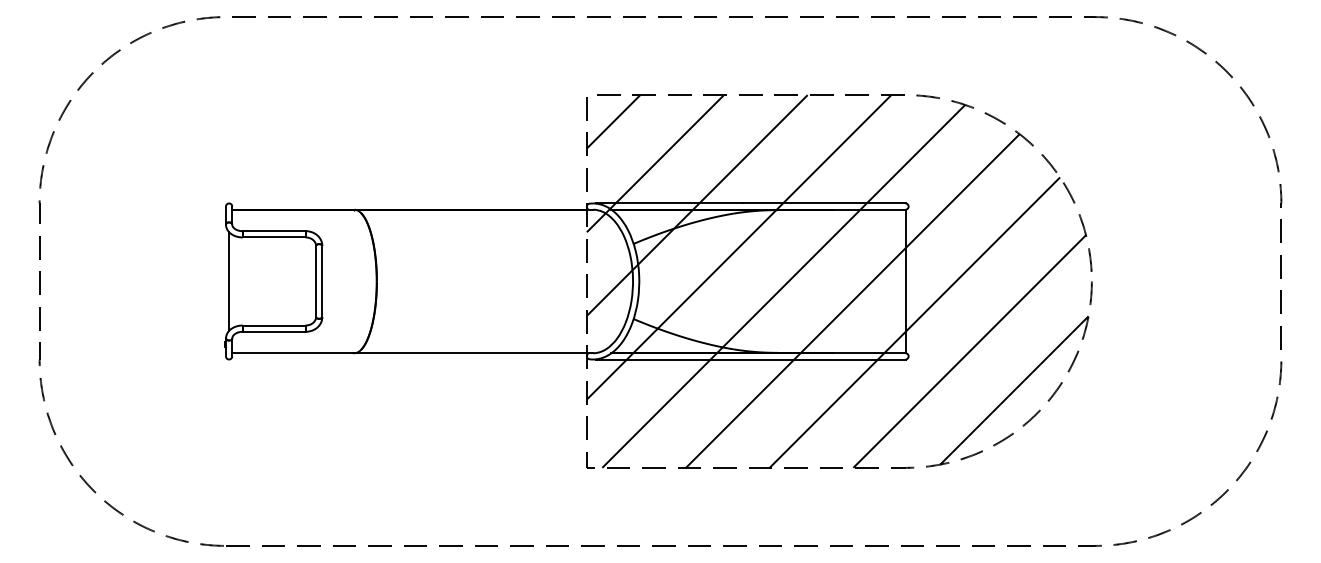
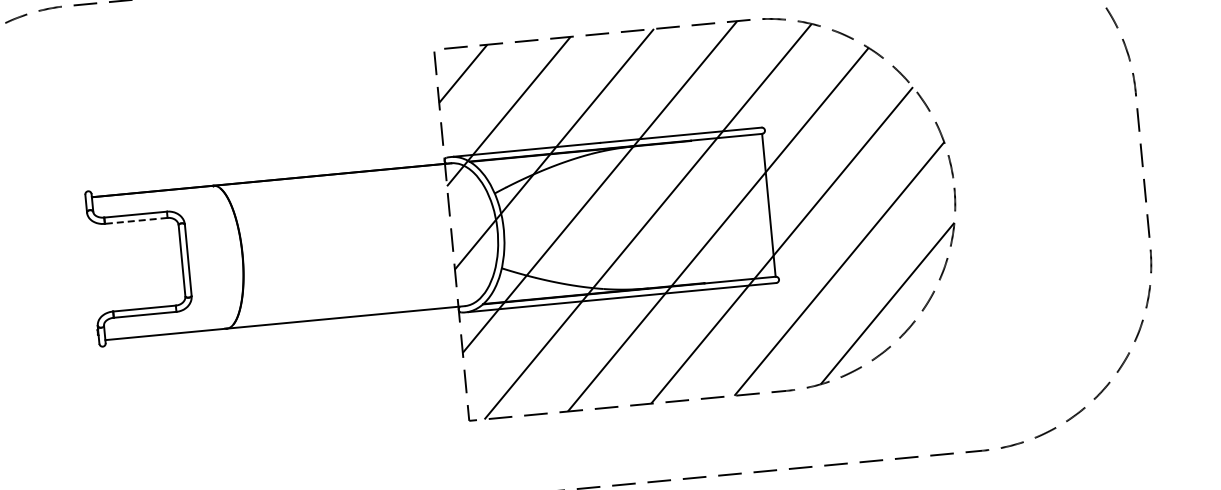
line: (273, 237) -> (135, 221), solid -> dashed
line: (229, 281) -> (95, 268), removed

